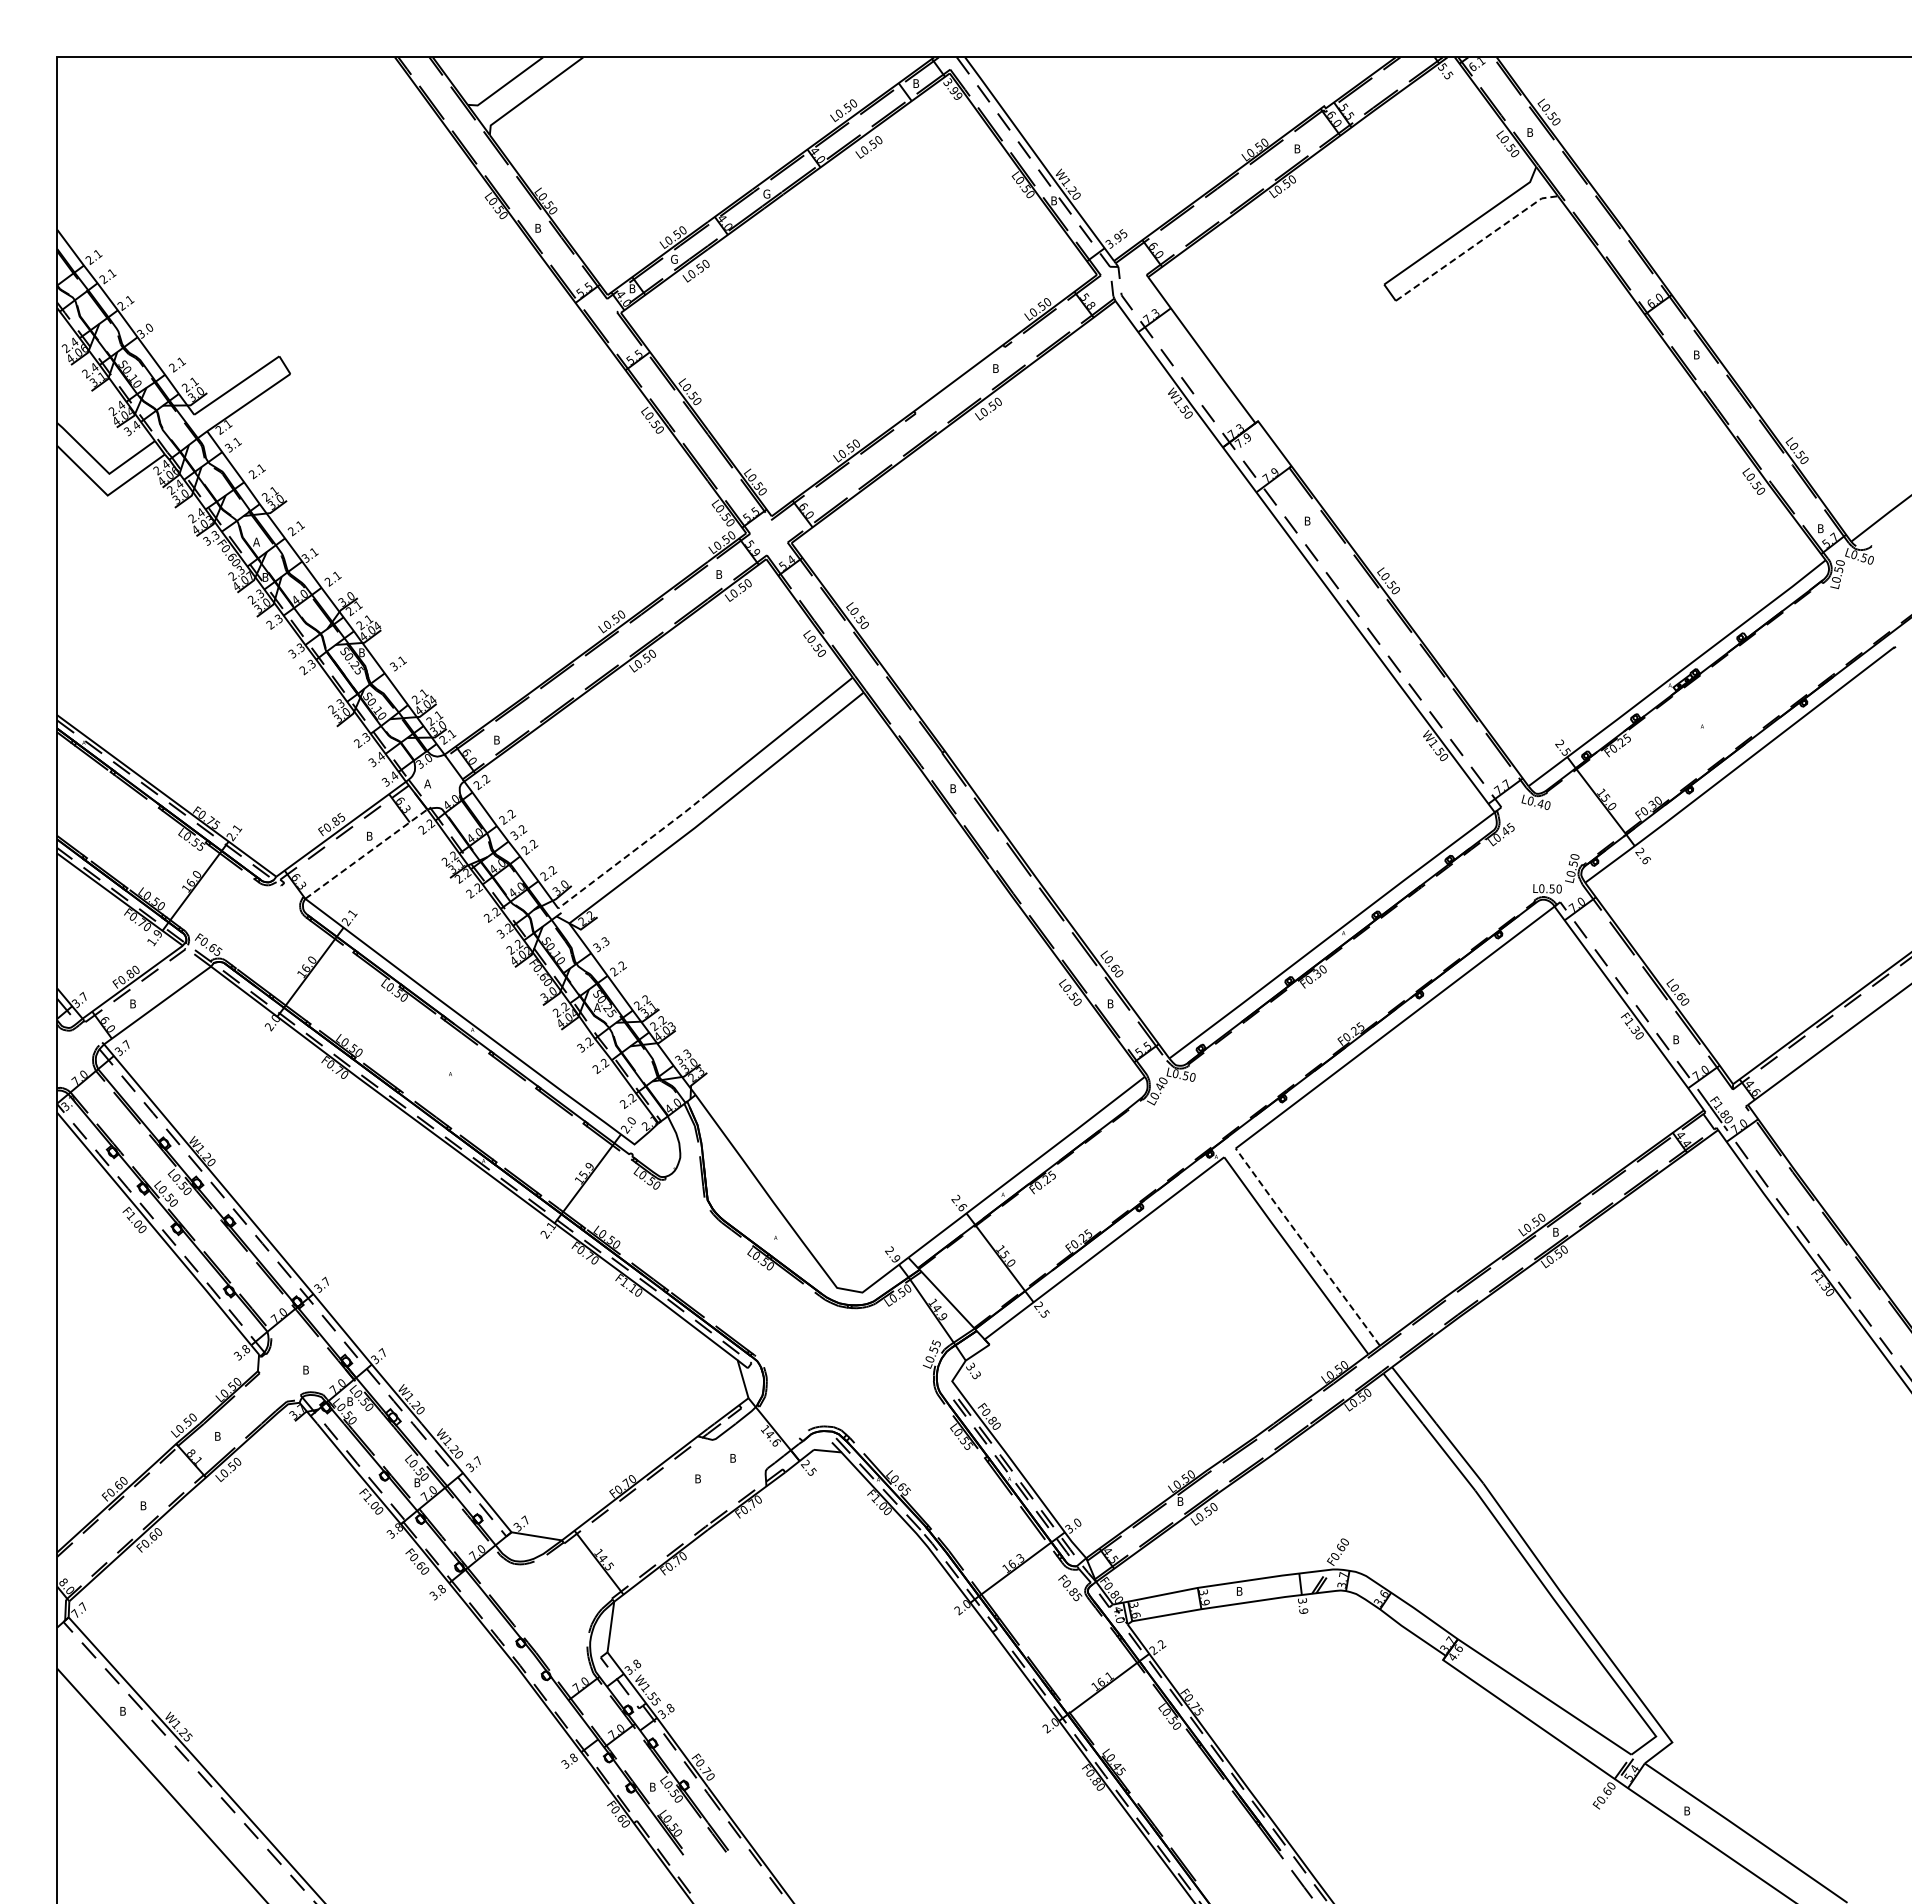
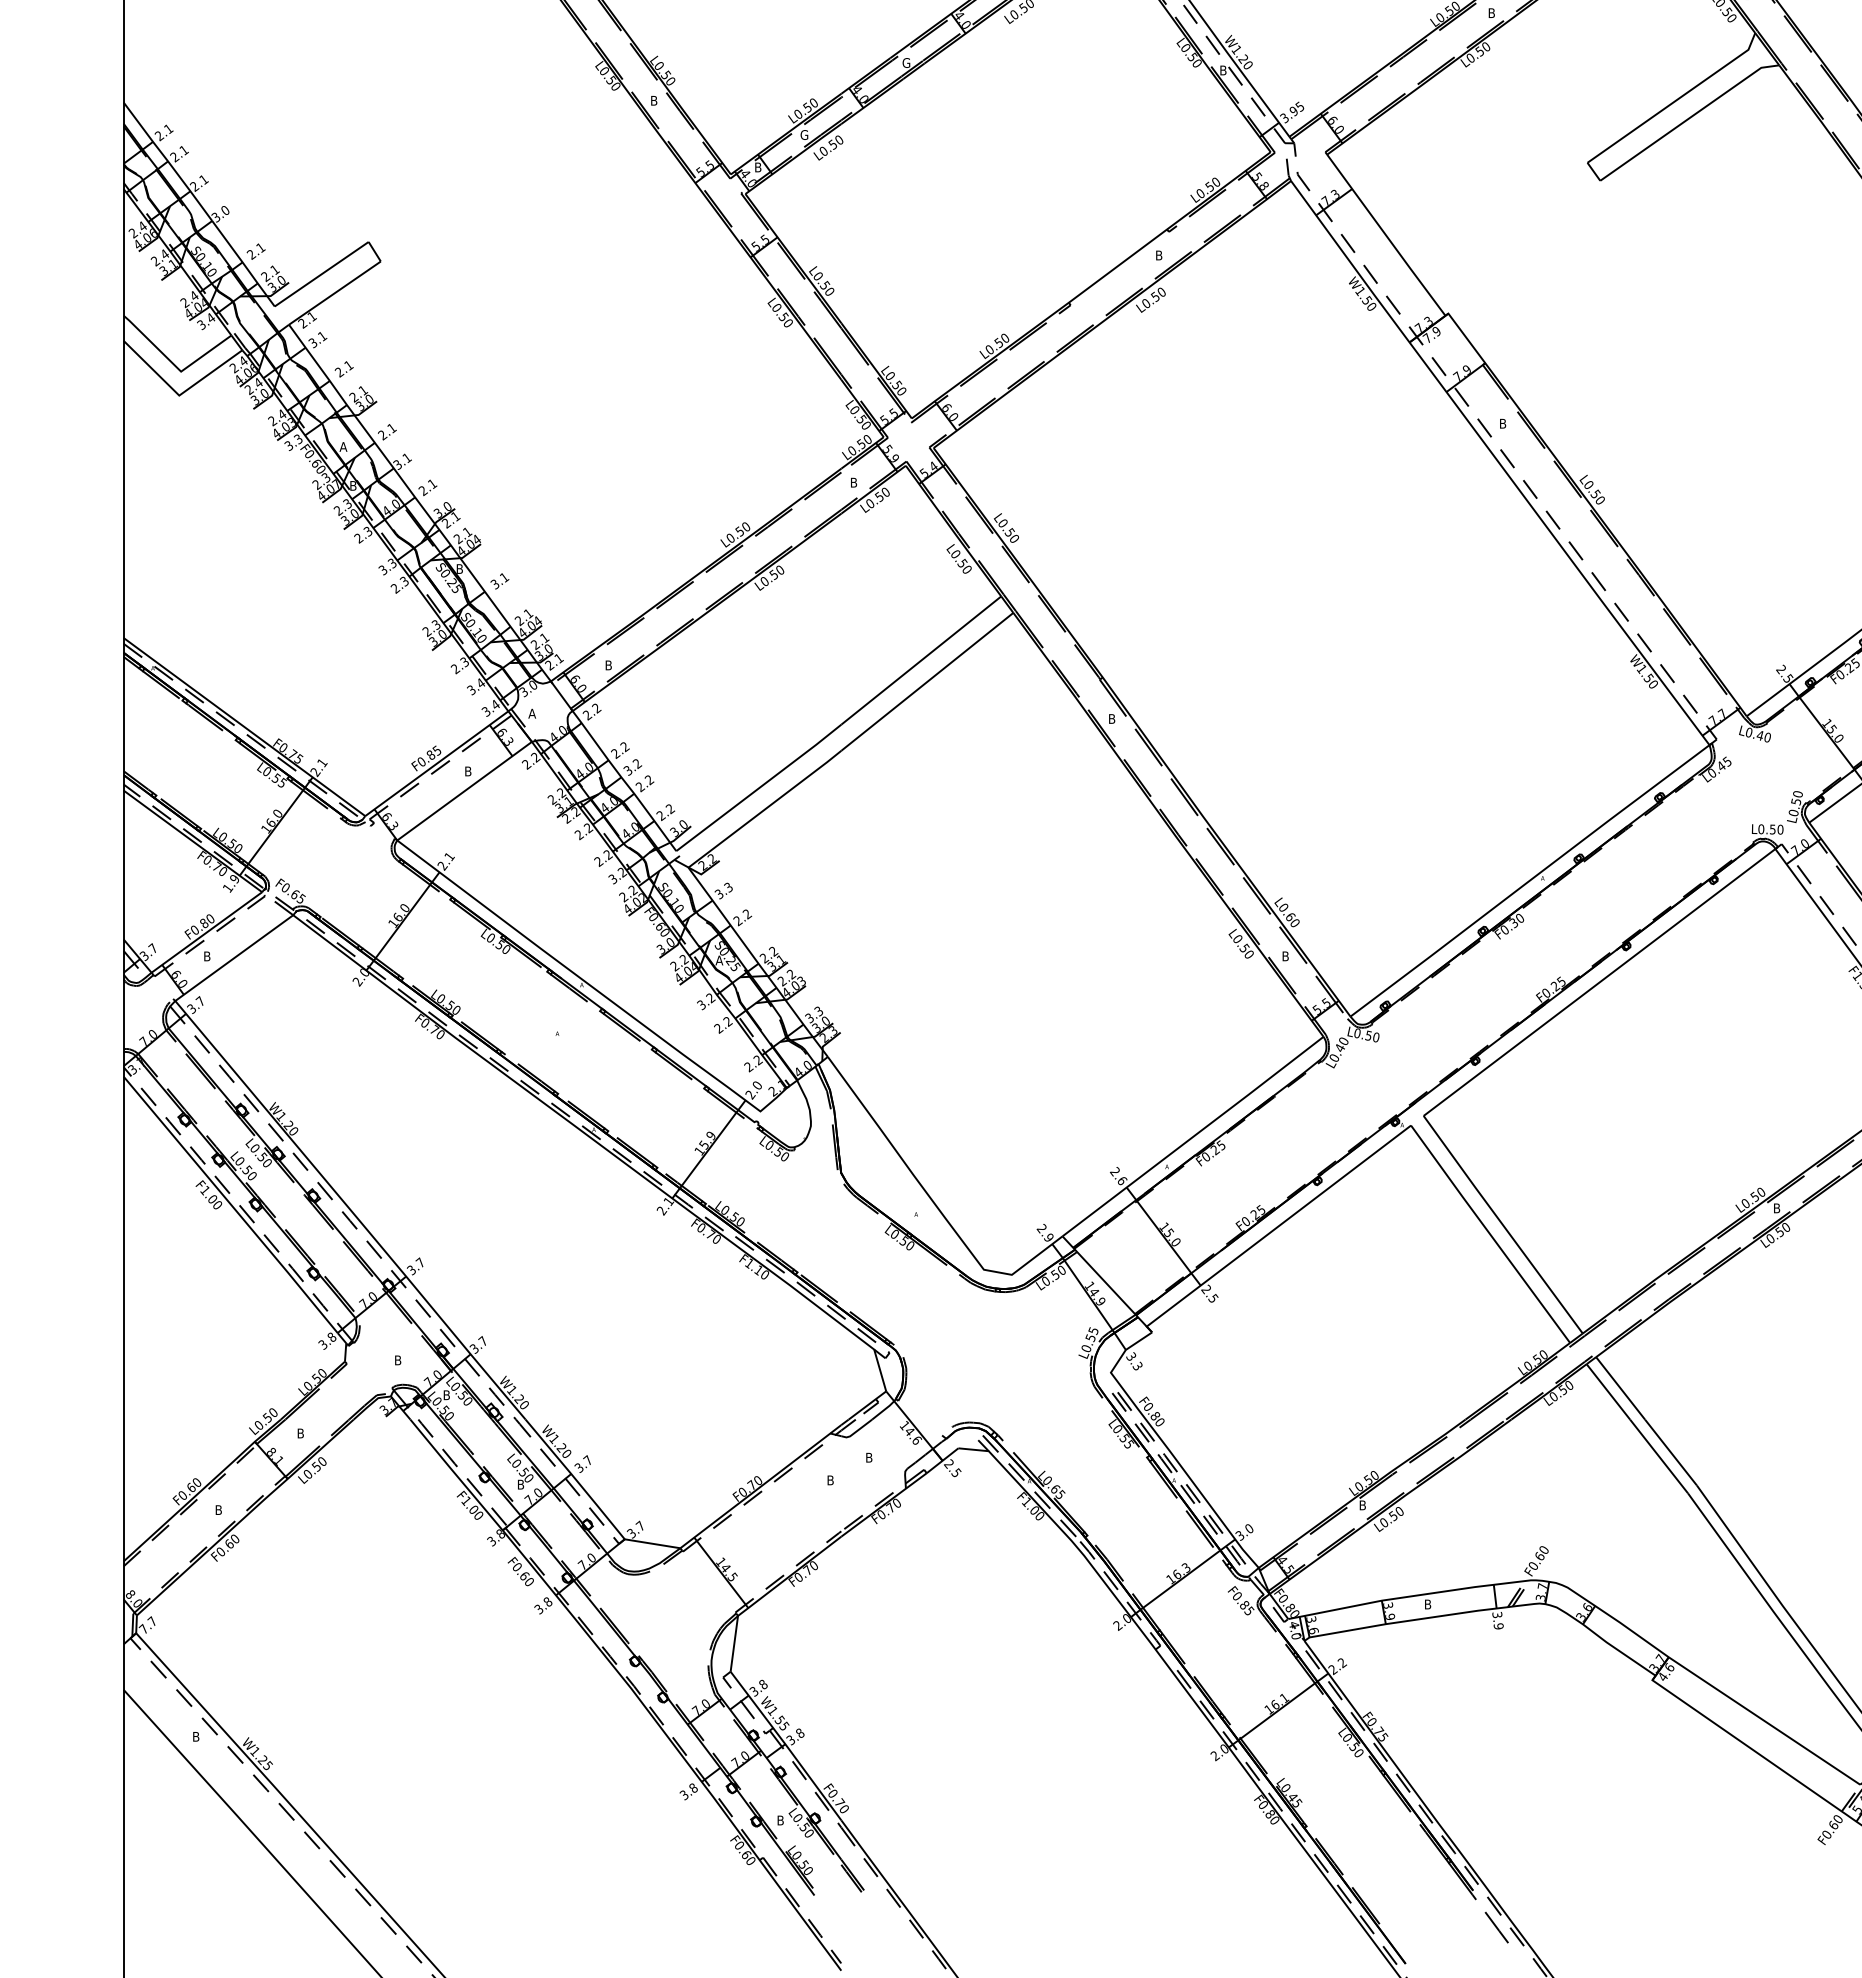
line: (1476, 244) -> (1689, 118), dashed -> solid
line: (633, 851) -> (759, 788), dashed -> solid
line: (367, 853) -> (465, 790), dashed -> solid
line: (1306, 1246) -> (1501, 1224), dashed -> solid

